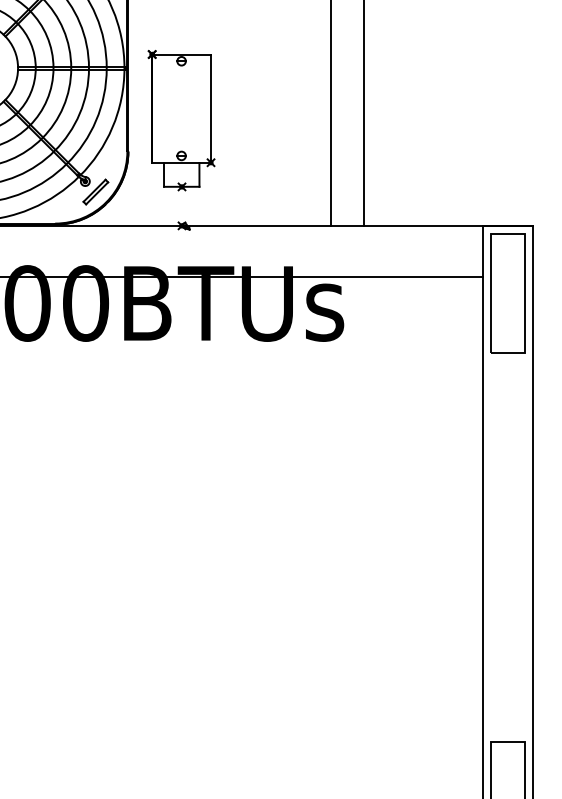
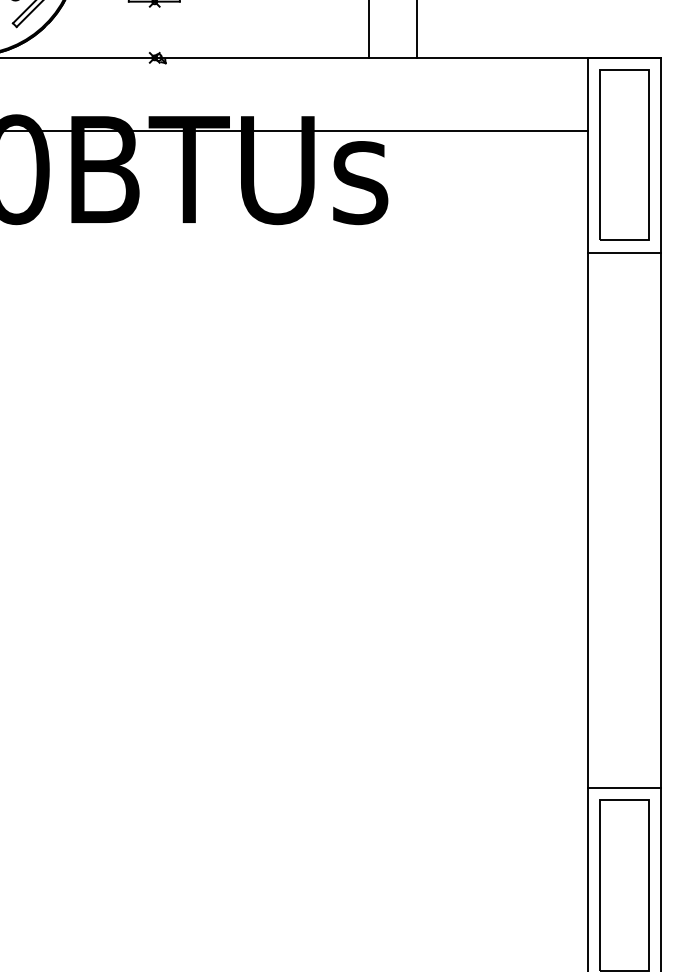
line: (507, 361) -> (623, 253), added
line: (507, 733) -> (623, 788), added

